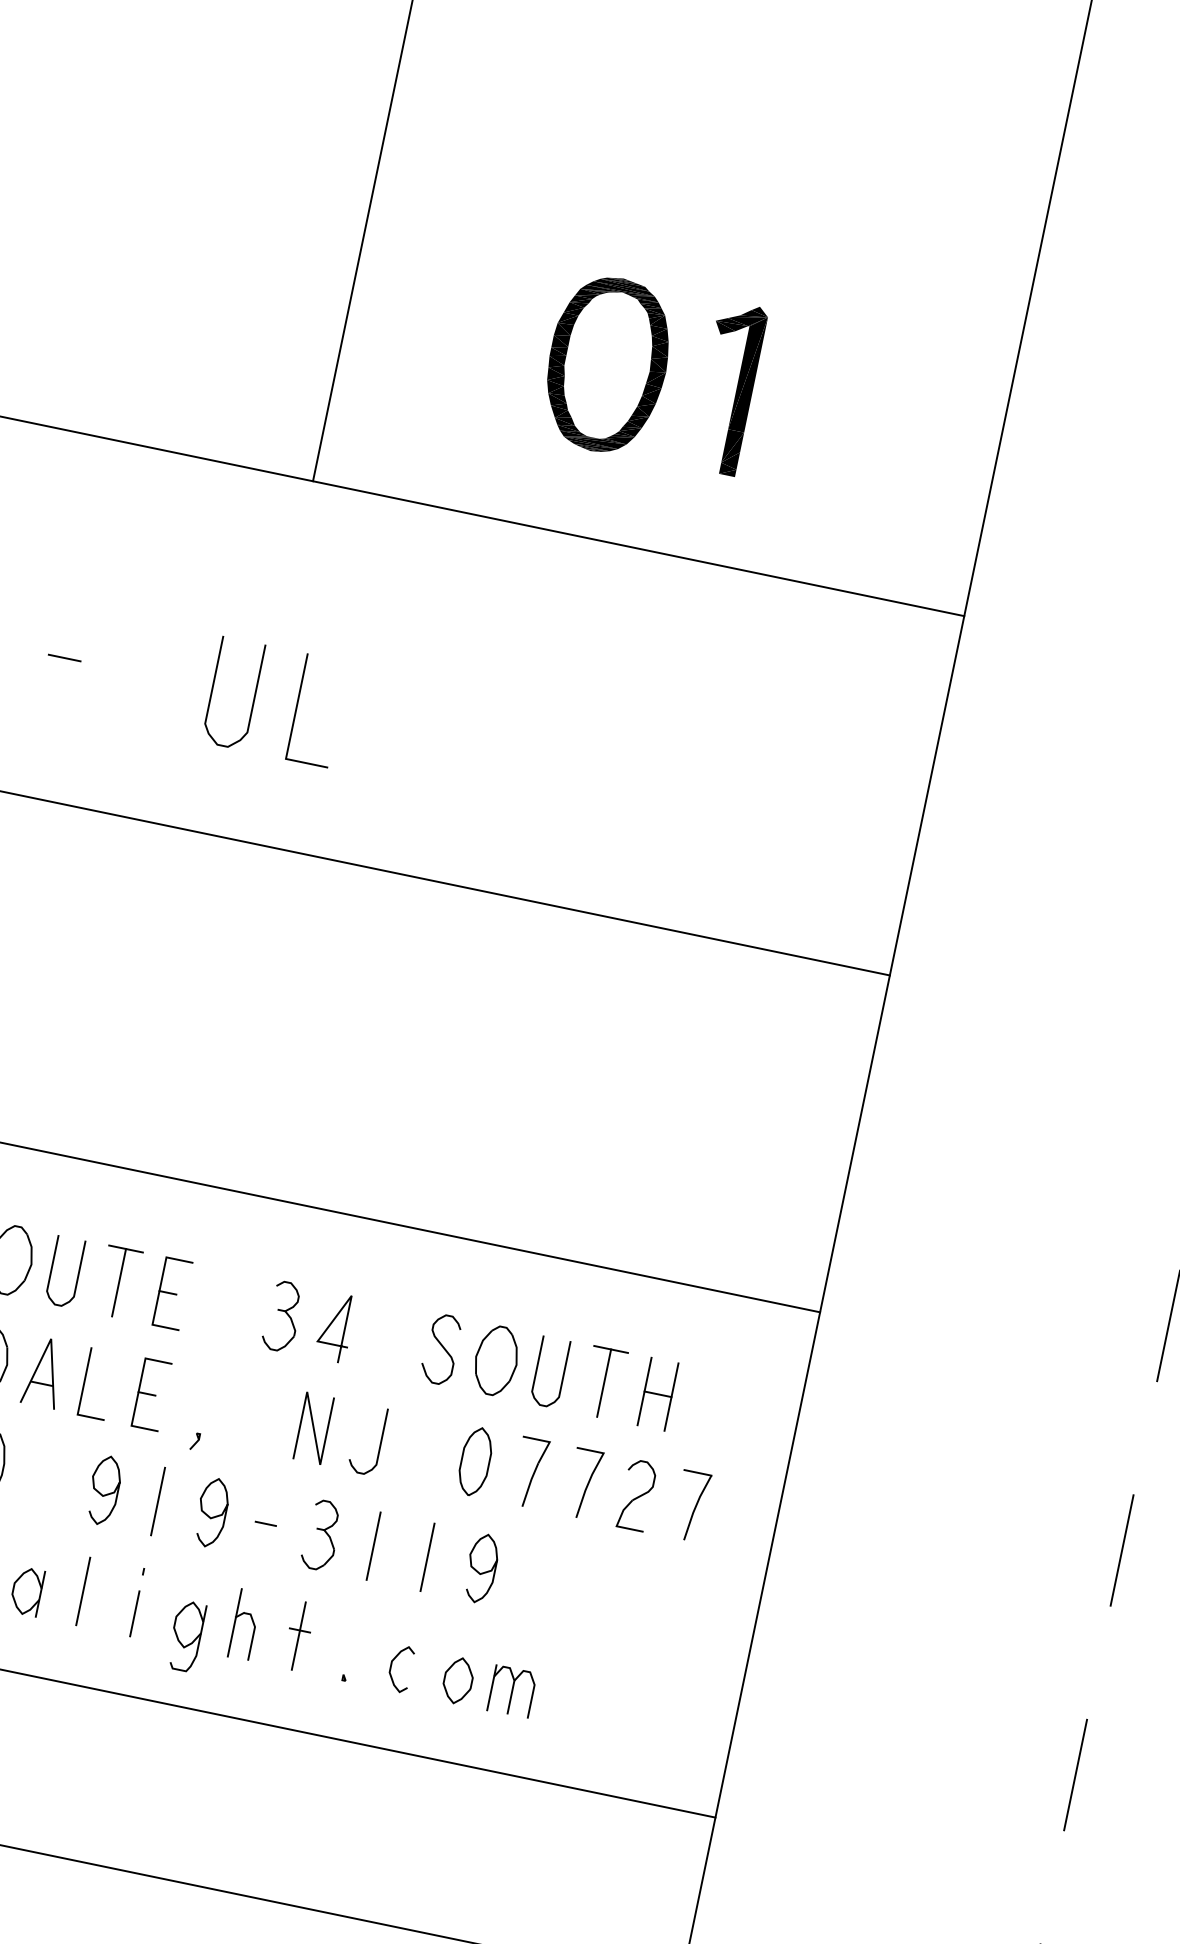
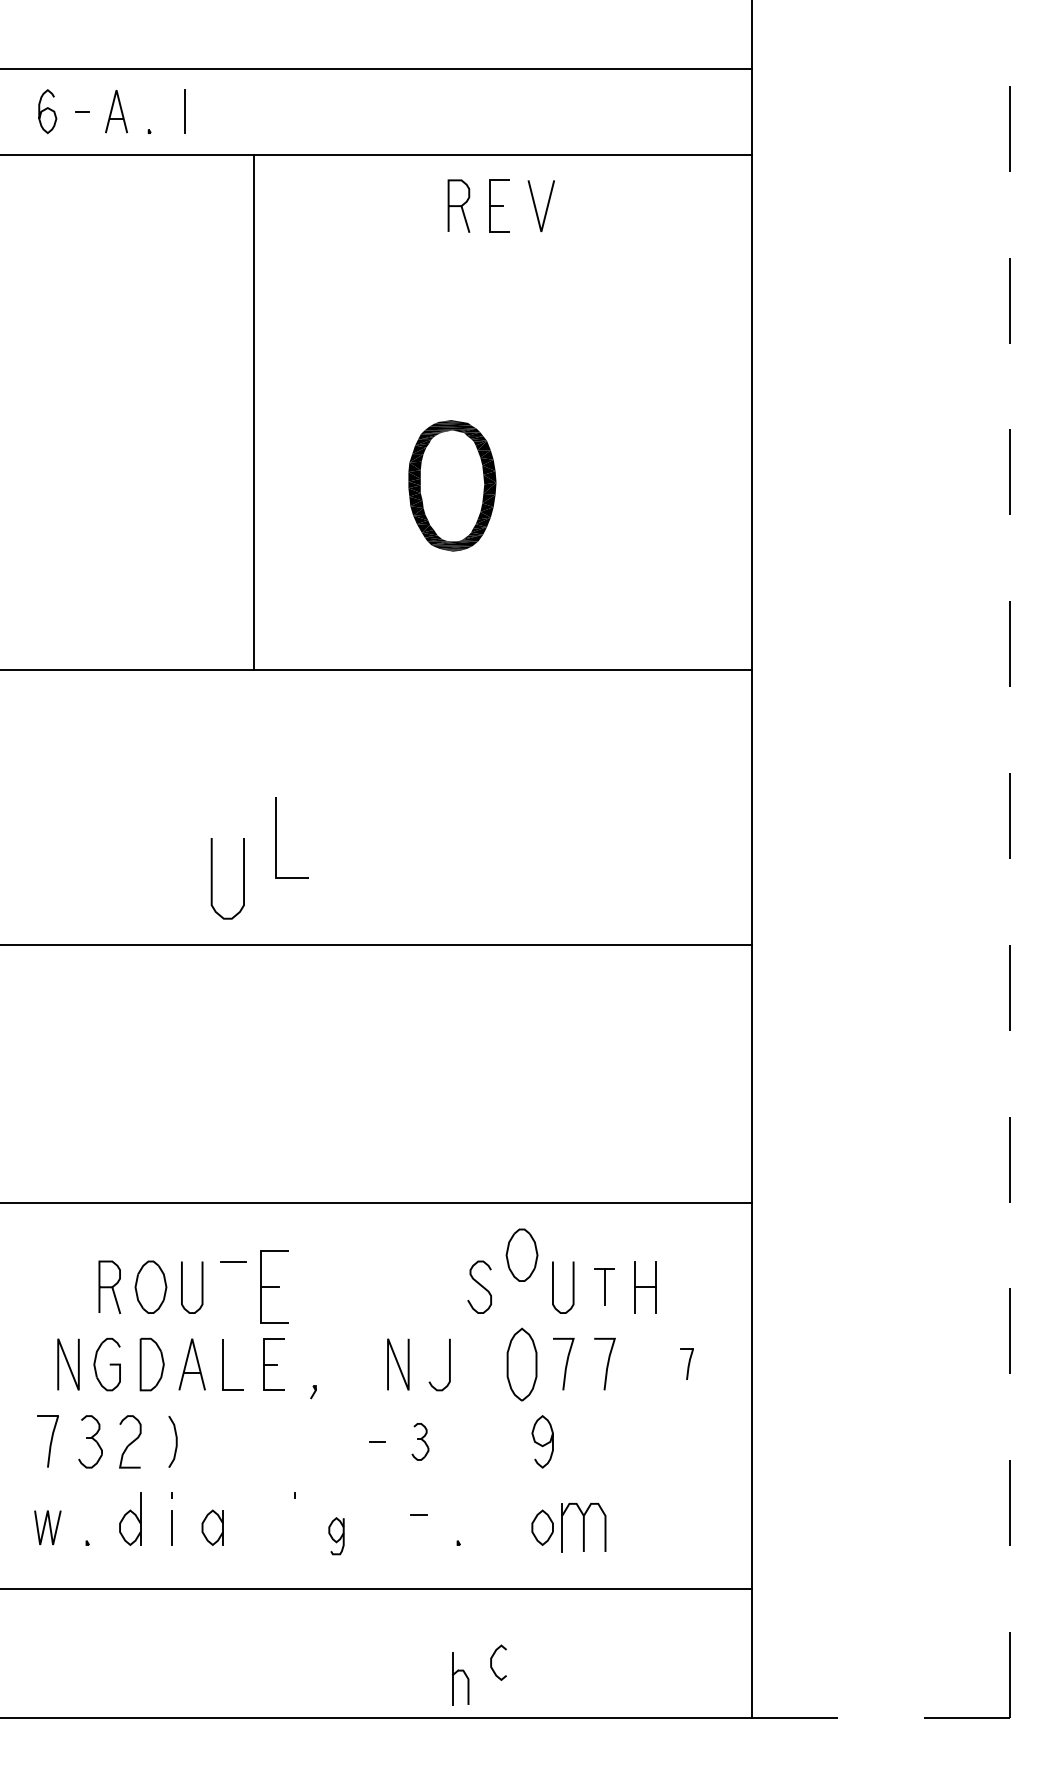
part: (607, 364) -> (452, 485), moved
part: (736, 389) -> (550, 538), removed
line: (64, 658) -> (98, 837), removed
curve: (213, 689) -> (212, 878), moved
line: (119, 1282) -> (233, 1287), removed
part: (171, 1293) -> (273, 1287), size x1.4
part: (282, 1315) -> (358, 1286), removed
line: (332, 1323) -> (396, 1284), removed
part: (495, 1359) -> (521, 1254), moved
part: (604, 1383) -> (604, 1287), size x0.7
part: (474, 1460) -> (521, 1363), size x1.4
curve: (100, 1491) -> (251, 1443), removed
part: (636, 1495) -> (645, 1364), removed
line: (158, 1501) -> (295, 1441), removed
part: (690, 1506) -> (686, 1364), size x0.6
curve: (209, 1515) -> (335, 1444), removed
part: (321, 1534) -> (420, 1441), size x0.7
line: (374, 1545) -> (460, 1441), removed
line: (427, 1556) -> (501, 1441), removed
line: (83, 1590) -> (254, 1518), removed
line: (135, 1613) -> (295, 1527), removed
part: (244, 1623) -> (460, 1678), moved
part: (186, 1635) -> (336, 1535), size x0.7
line: (298, 1635) -> (418, 1518), removed
curve: (391, 1666) -> (491, 1662), moved
part: (511, 1691) -> (583, 1527), size x1.4

